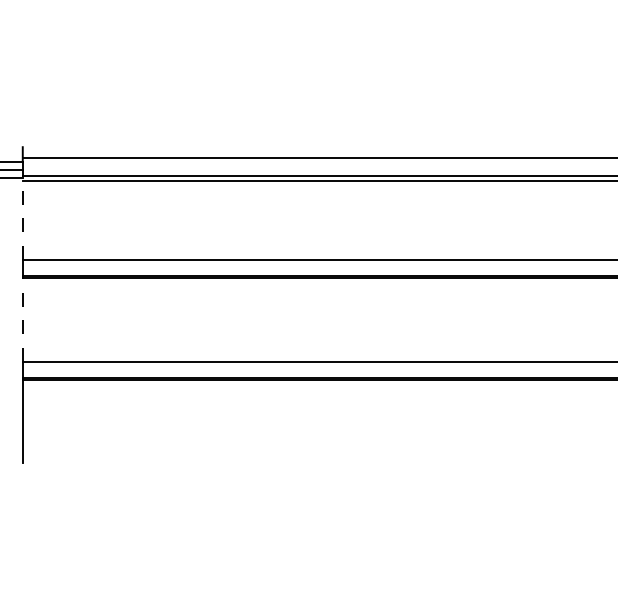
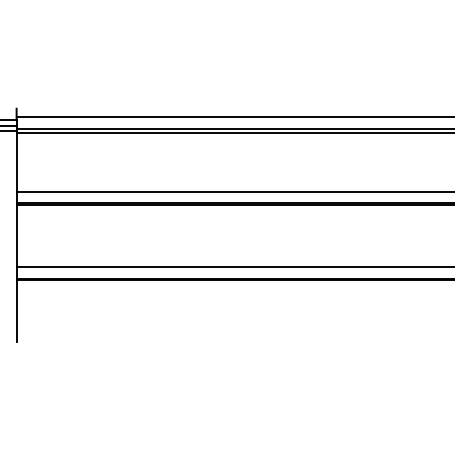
line: (22, 217) -> (16, 160), dashed -> solid
line: (22, 319) -> (16, 235), dashed -> solid

